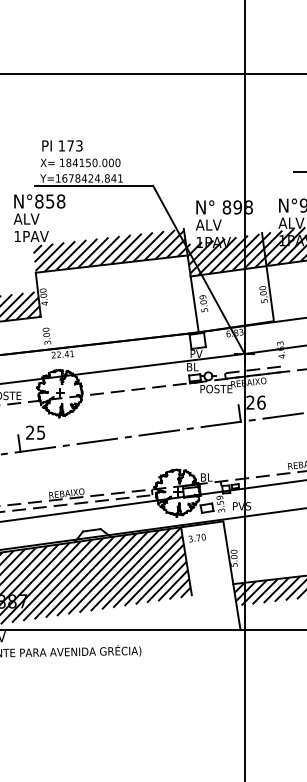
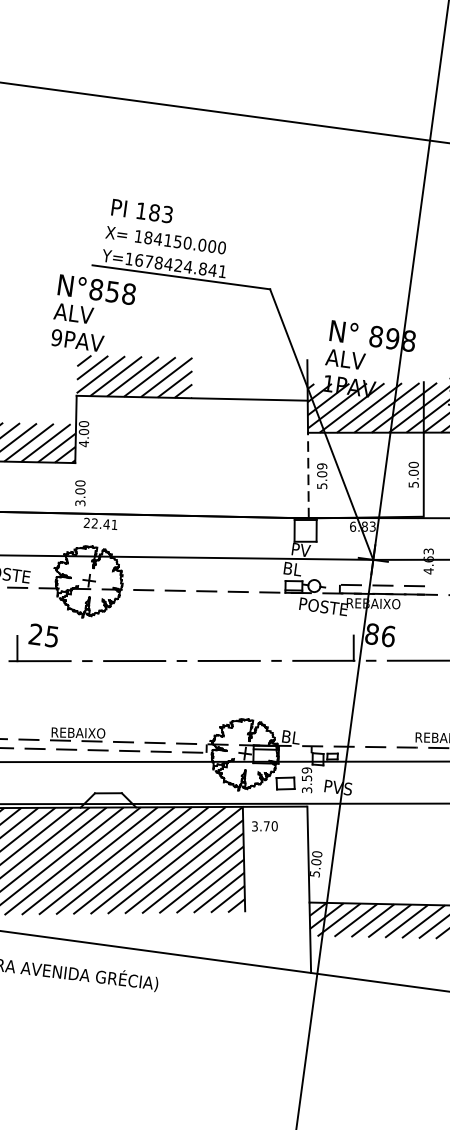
text: (70, 145) -> (154, 212), 173 -> 183
text: (17, 236) -> (56, 337), 1PAV -> 9PAV
hatch: (147, 246) -> (249, 379), removed
line: (194, 303) -> (308, 474), solid -> dashed
text: (250, 402) -> (372, 633), 26 -> 86

